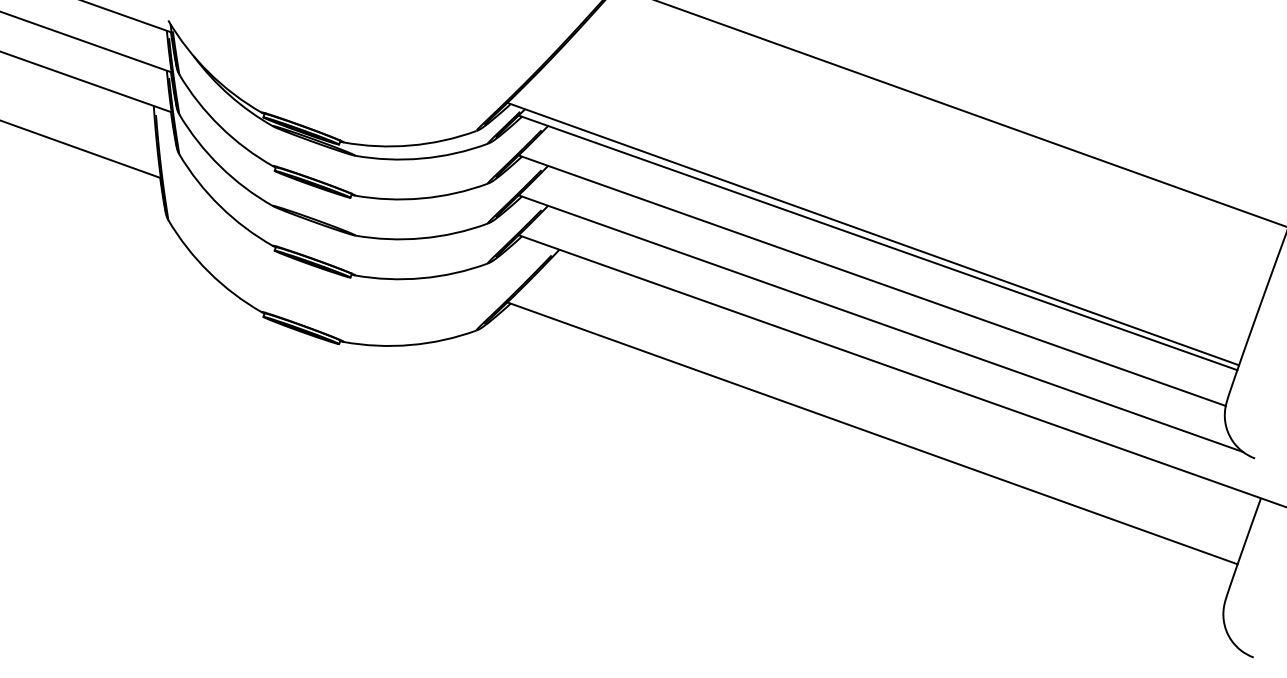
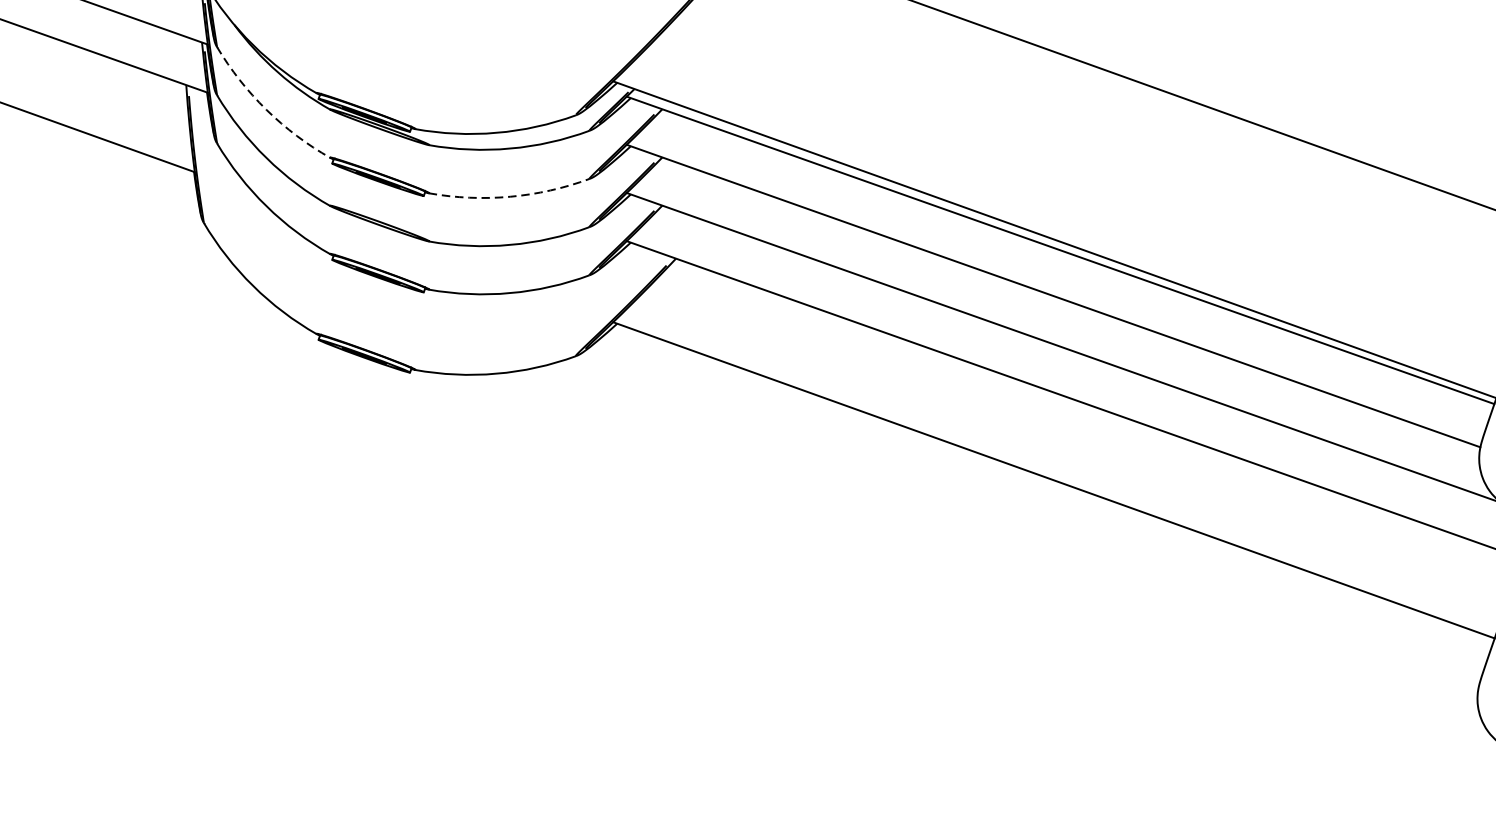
arc: (220, 126) -> (266, 109), solid -> dashed
arc: (422, 198) -> (510, 196), solid -> dashed

